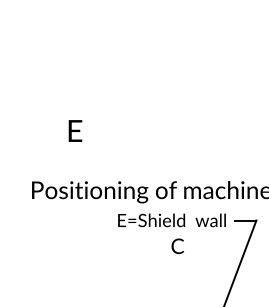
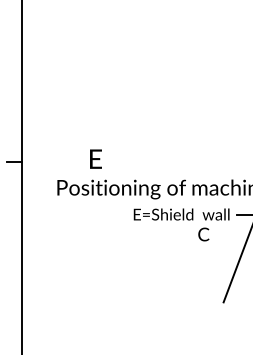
text: (74, 130) -> (95, 158), moved
text: (177, 246) -> (203, 234), moved

